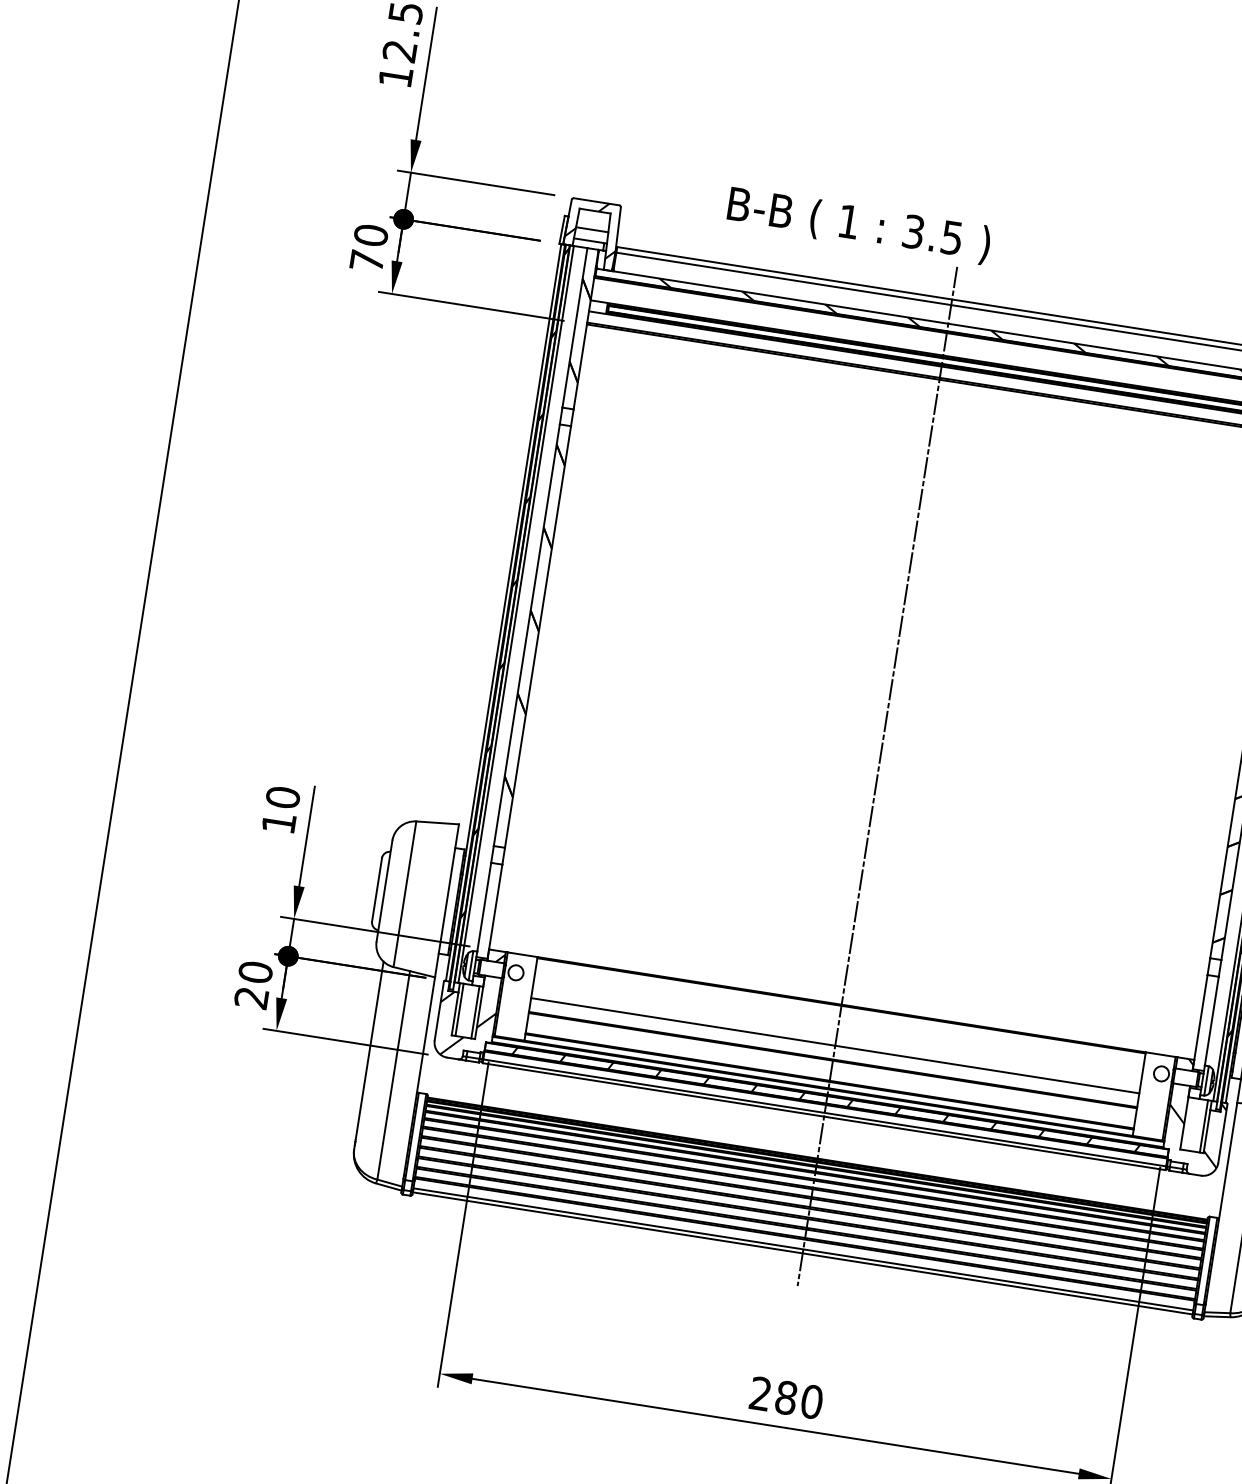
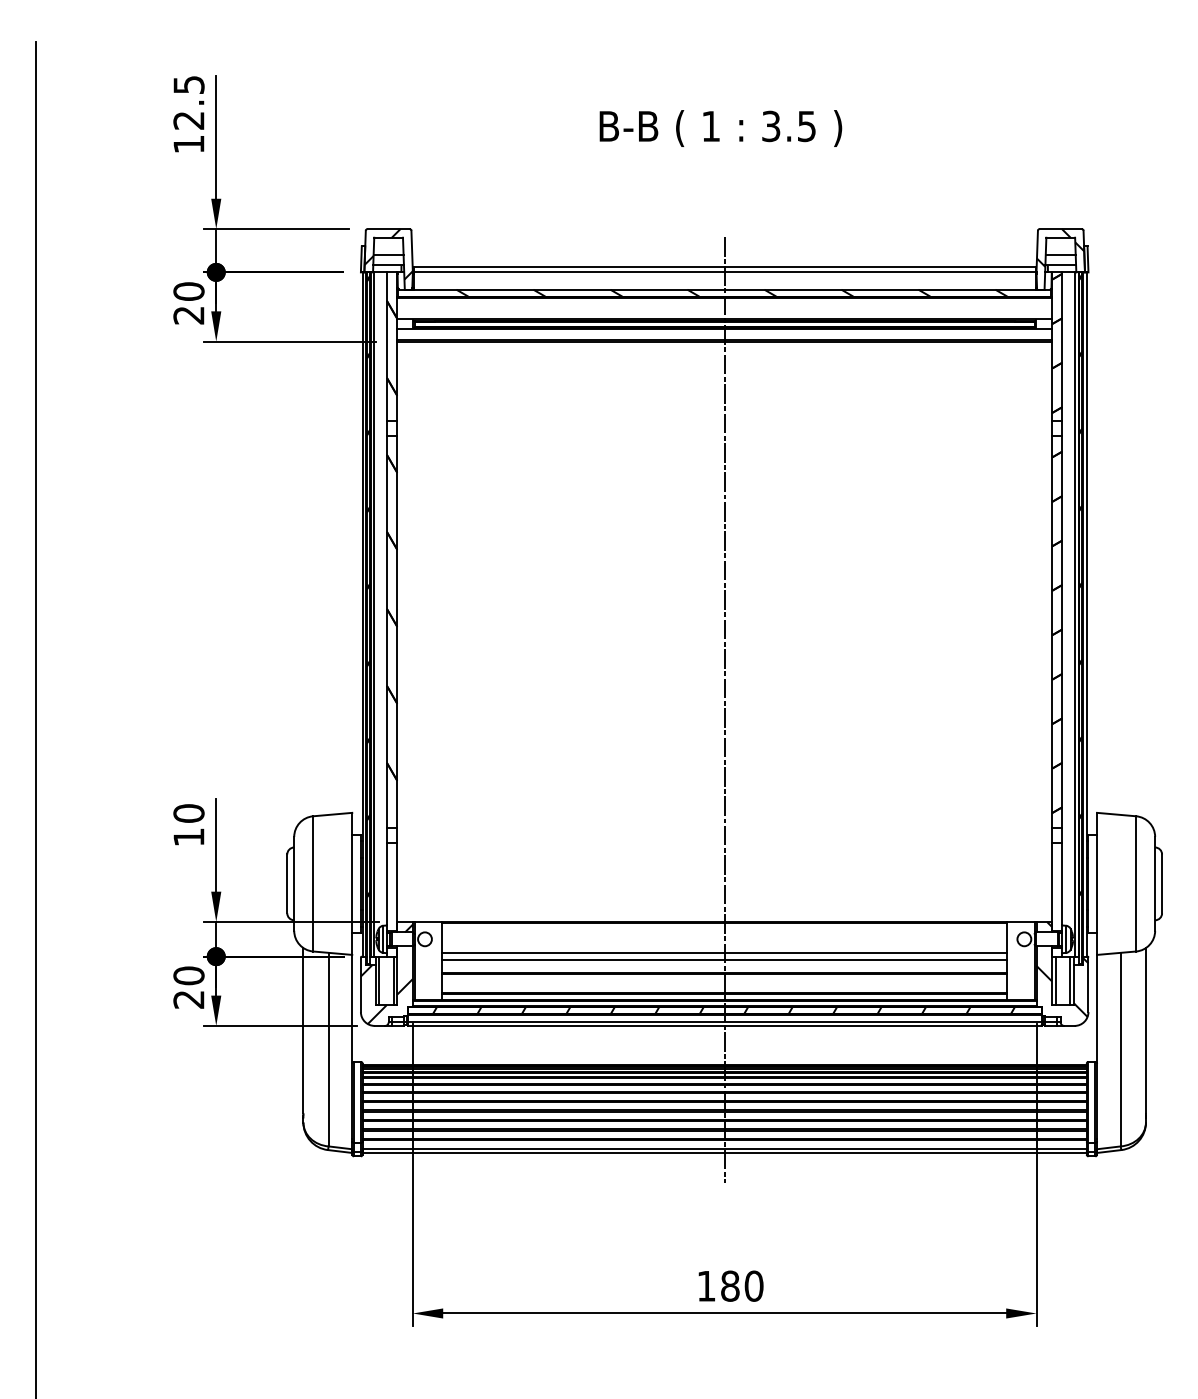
text: (858, 225) -> (720, 128), moved
text: (366, 261) -> (188, 315), 70 -> 20
line: (836, 1038) -> (724, 953), added
line: (1188, 1123) -> (1055, 980), added
text: (759, 1392) -> (705, 1285), 280 -> 180

